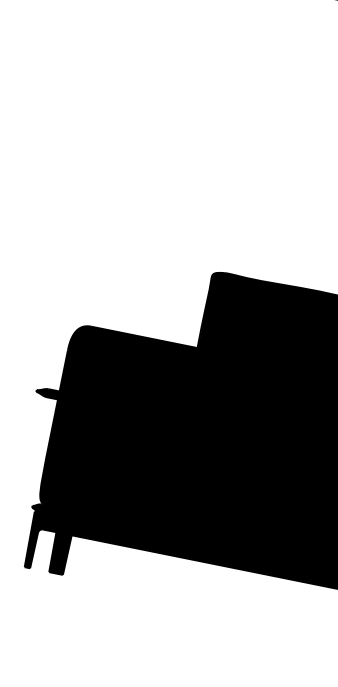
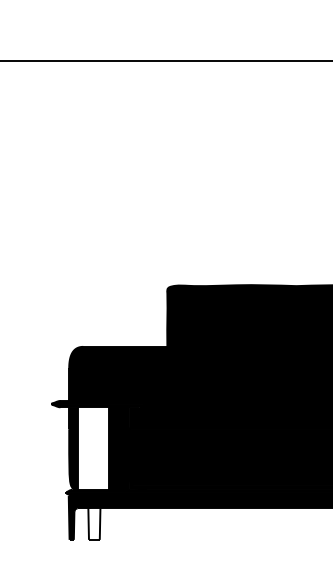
fill: (76, 457) -> (92, 448), removed
fill: (60, 552) -> (94, 523), removed

